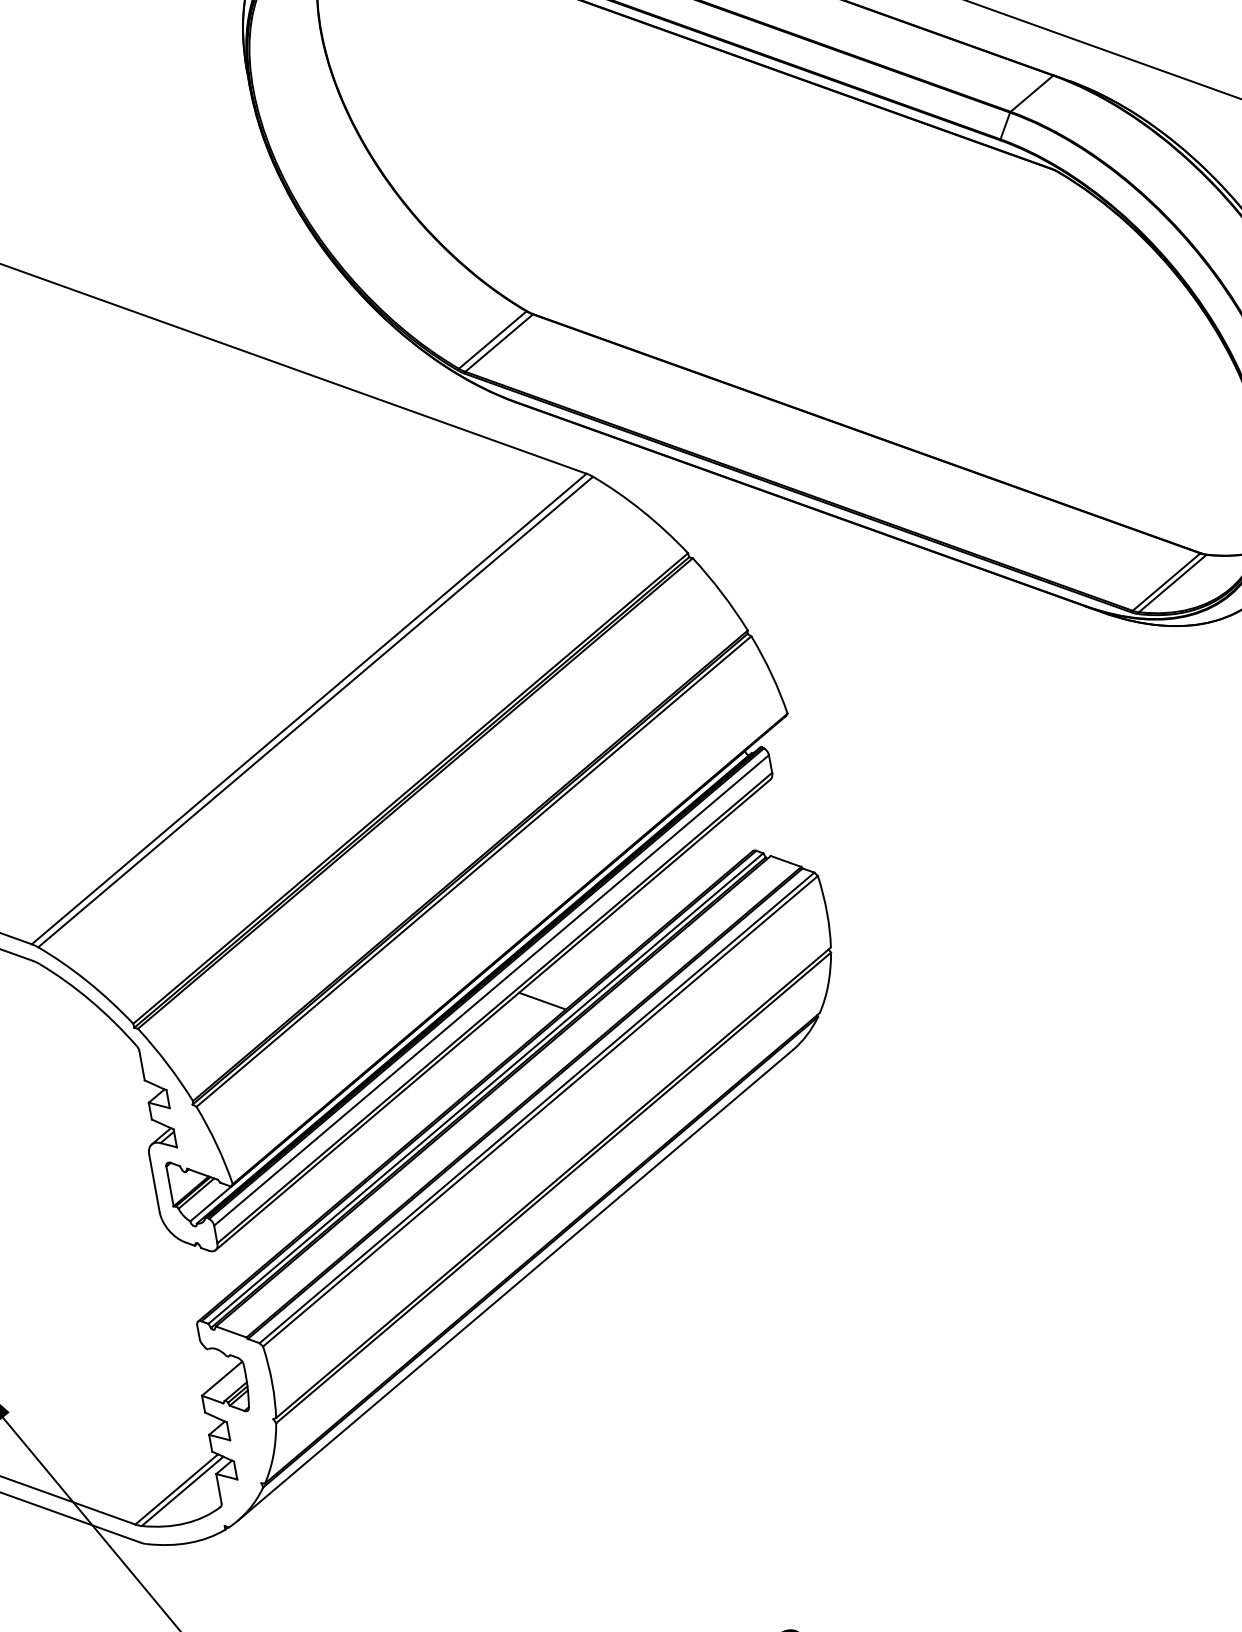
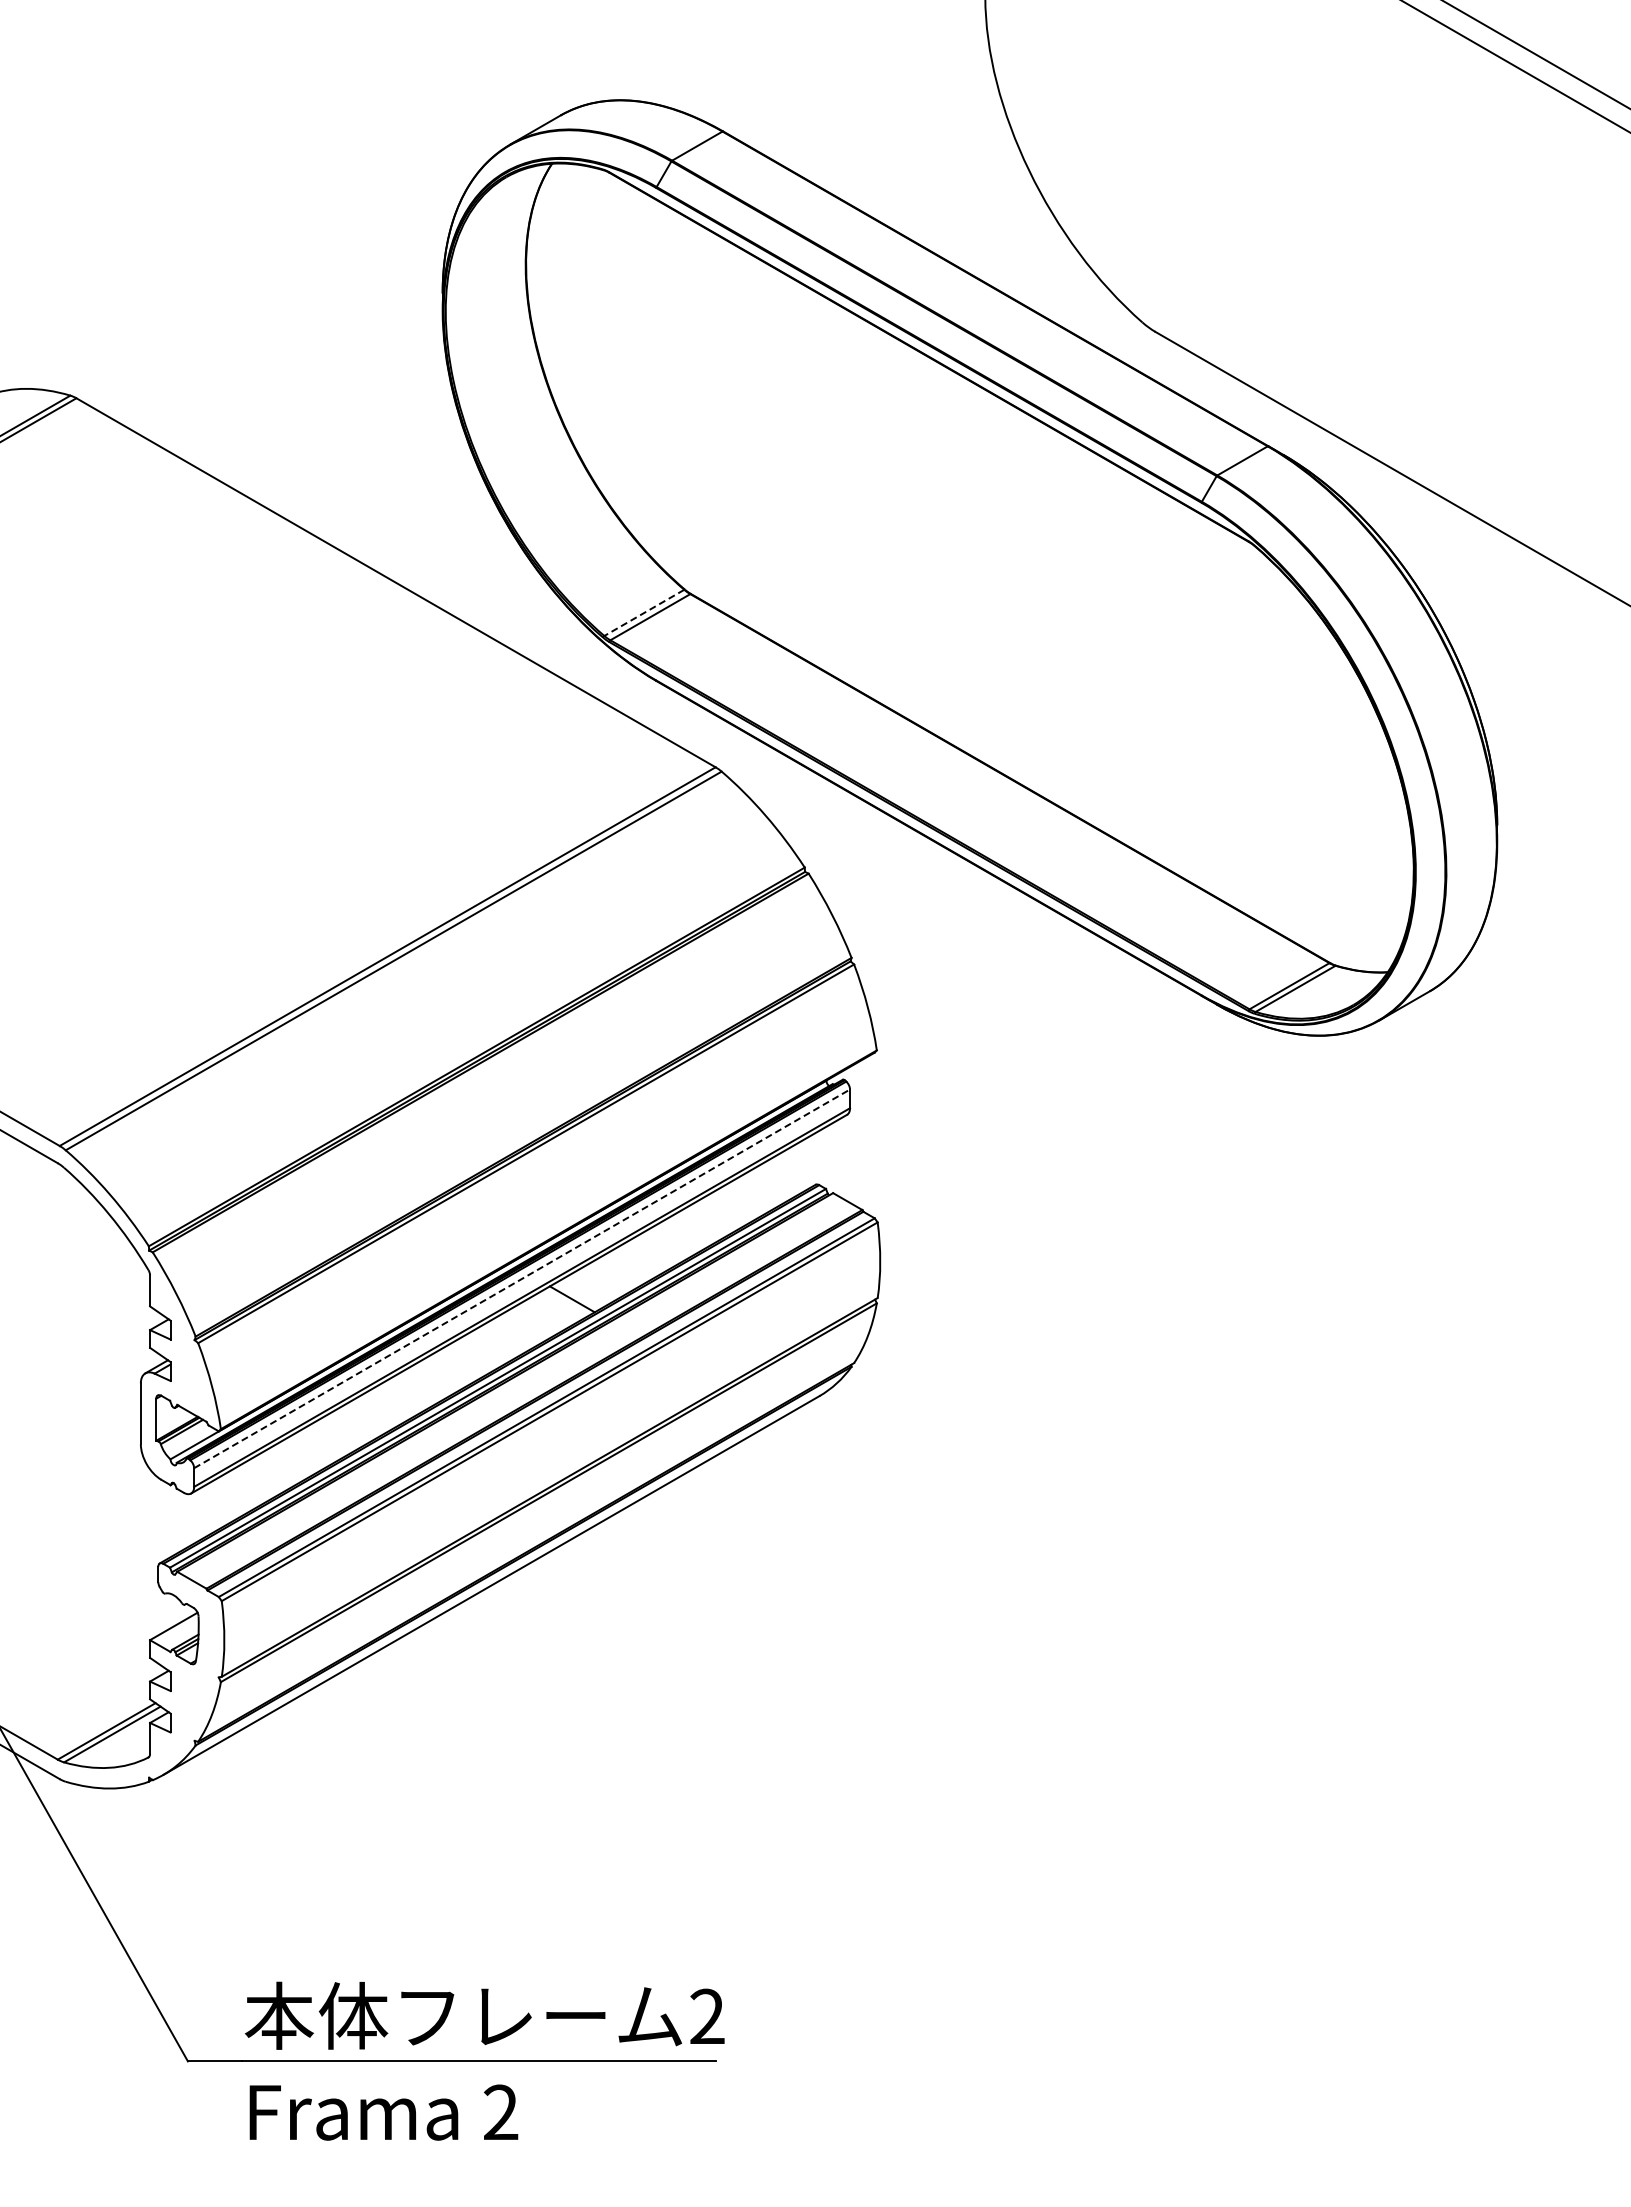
line: (492, 340) -> (643, 613), solid -> dashed
line: (491, 990) -> (522, 1278), solid -> dashed

